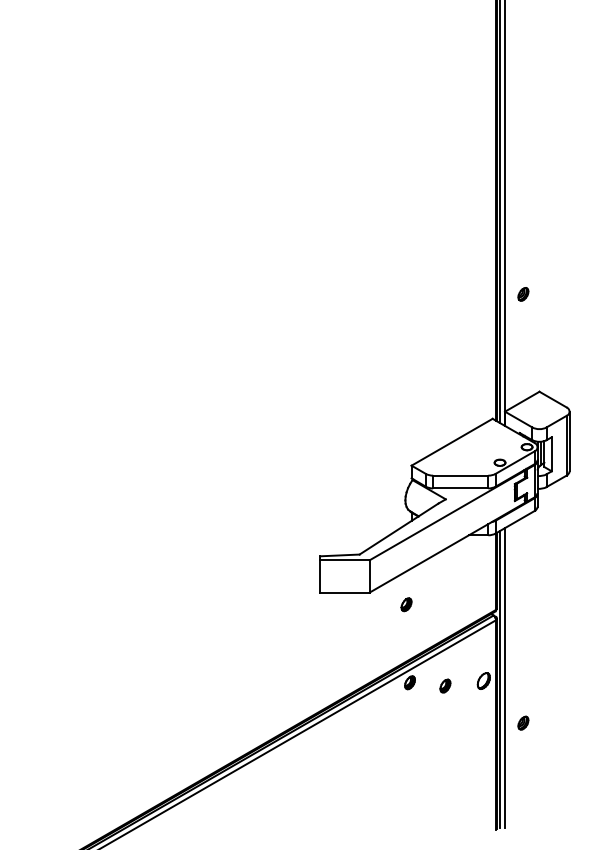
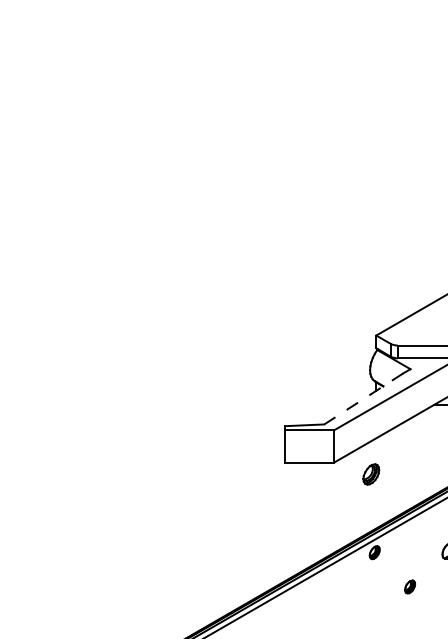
line: (399, 529) -> (364, 399), solid -> dashed
part: (406, 604) -> (371, 474), size x1.6
part: (445, 685) -> (410, 586), moved

